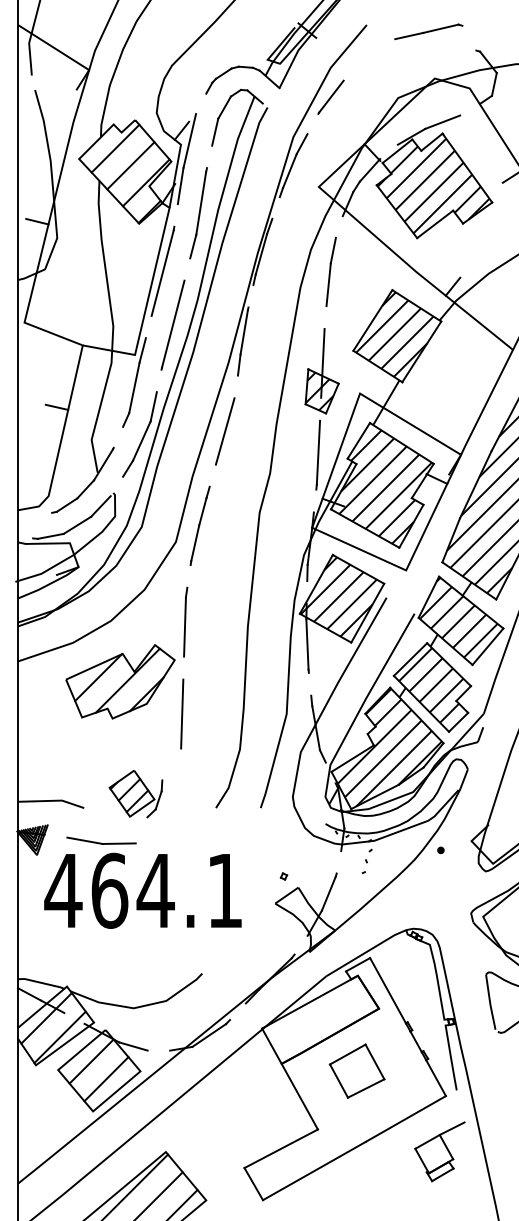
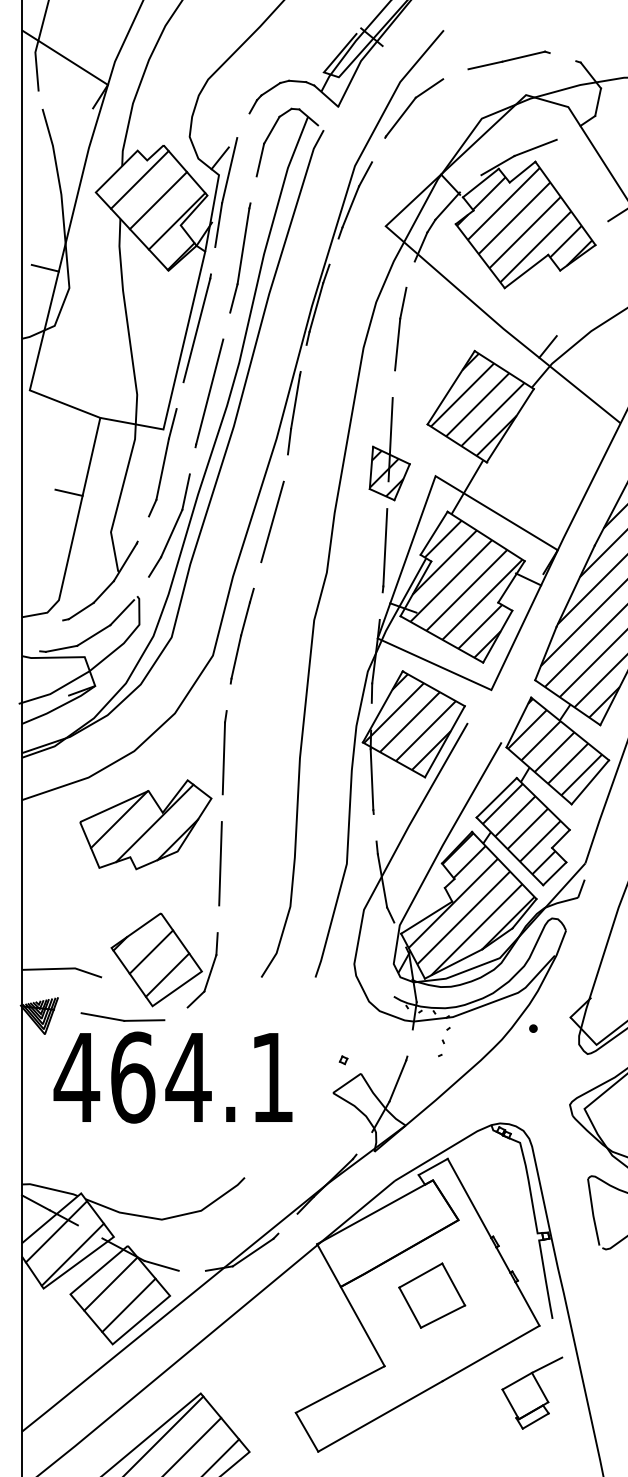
part: (428, 31) -> (508, 59), moved
line: (354, 72) -> (428, 87), added
part: (135, 793) -> (164, 959), size x1.67

